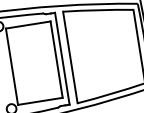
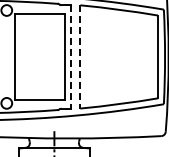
line: (70, 57) -> (80, 56), solid -> dashed
line: (62, 58) -> (71, 56), solid -> dashed

